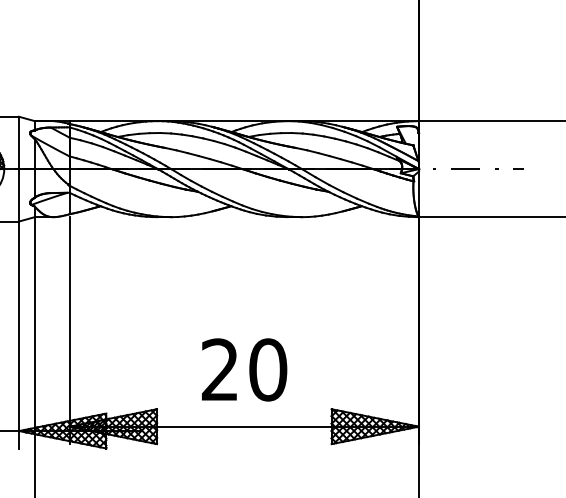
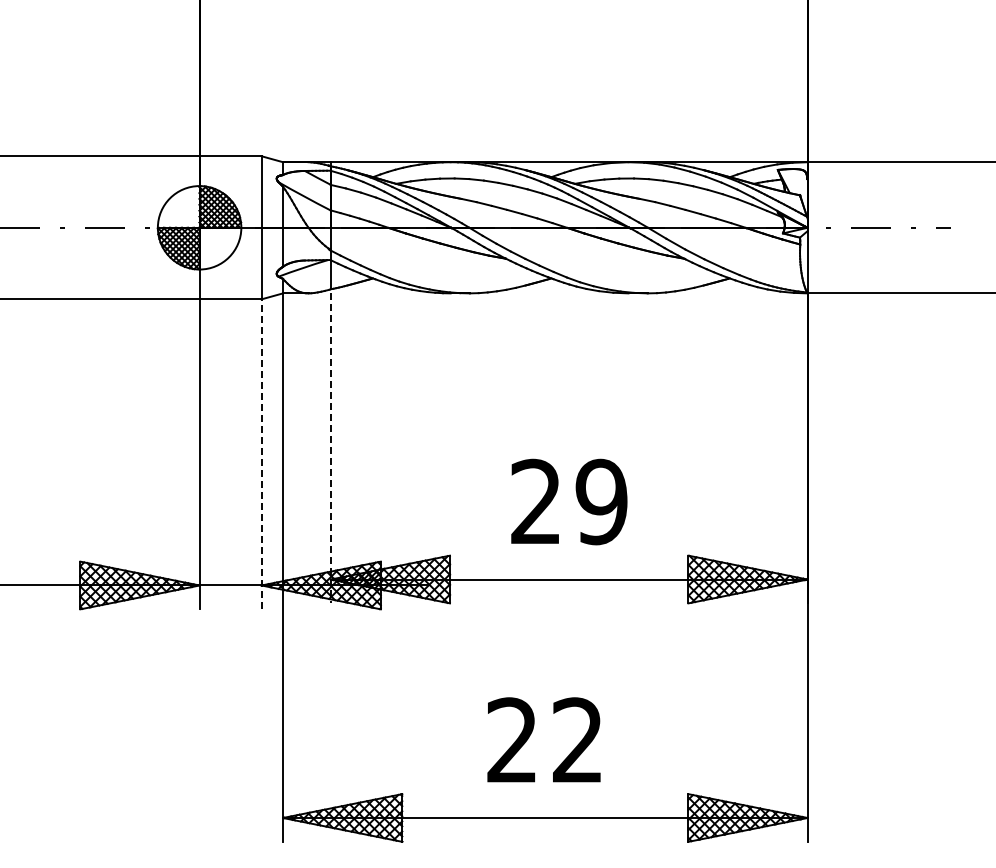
line: (69, 330) -> (330, 448), solid -> dashed
line: (19, 335) -> (261, 454), solid -> dashed
text: (267, 369) -> (601, 501), 20 -> 29

